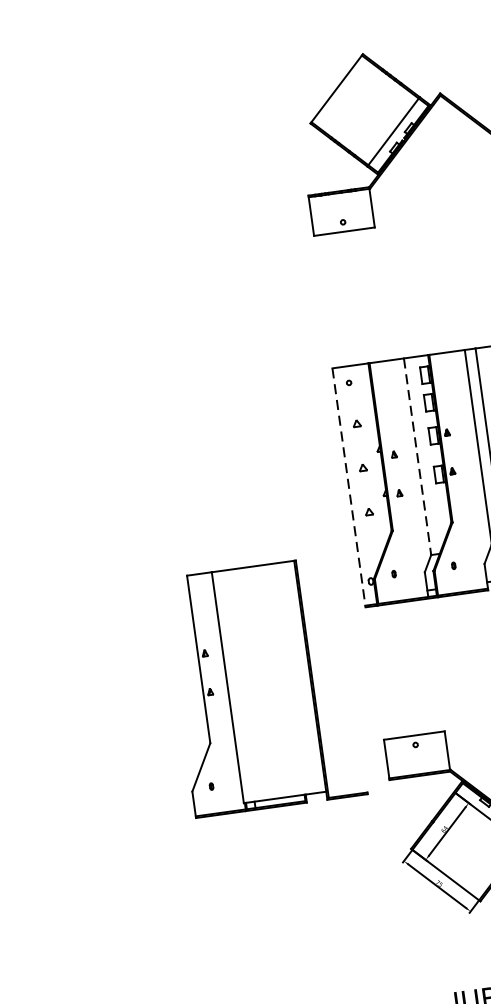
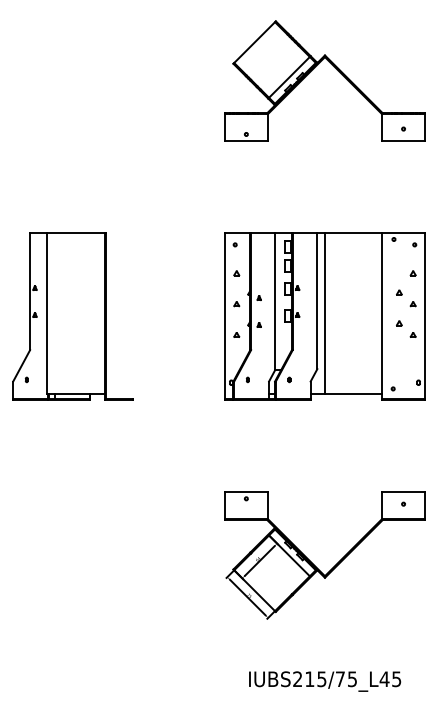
line: (418, 456) -> (275, 301), dashed -> solid
line: (349, 489) -> (225, 317), dashed -> solid
part: (264, 686) -> (72, 316), moved

